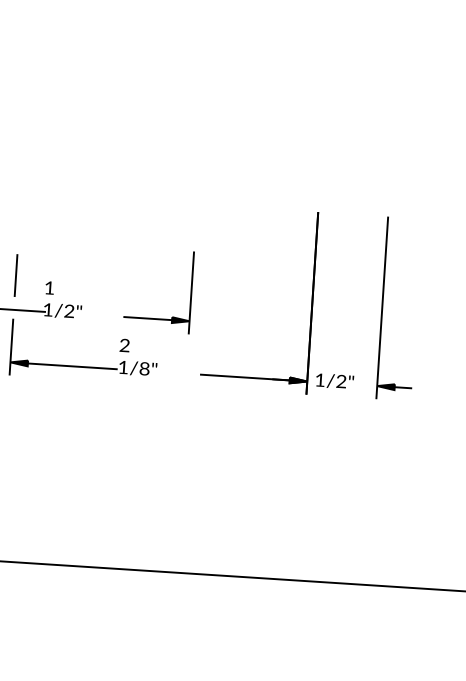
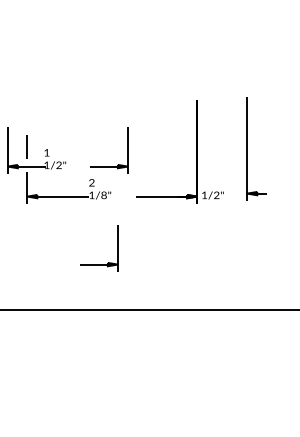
part: (382, 307) -> (247, 148), moved
part: (128, 489) -> (99, 264), added

